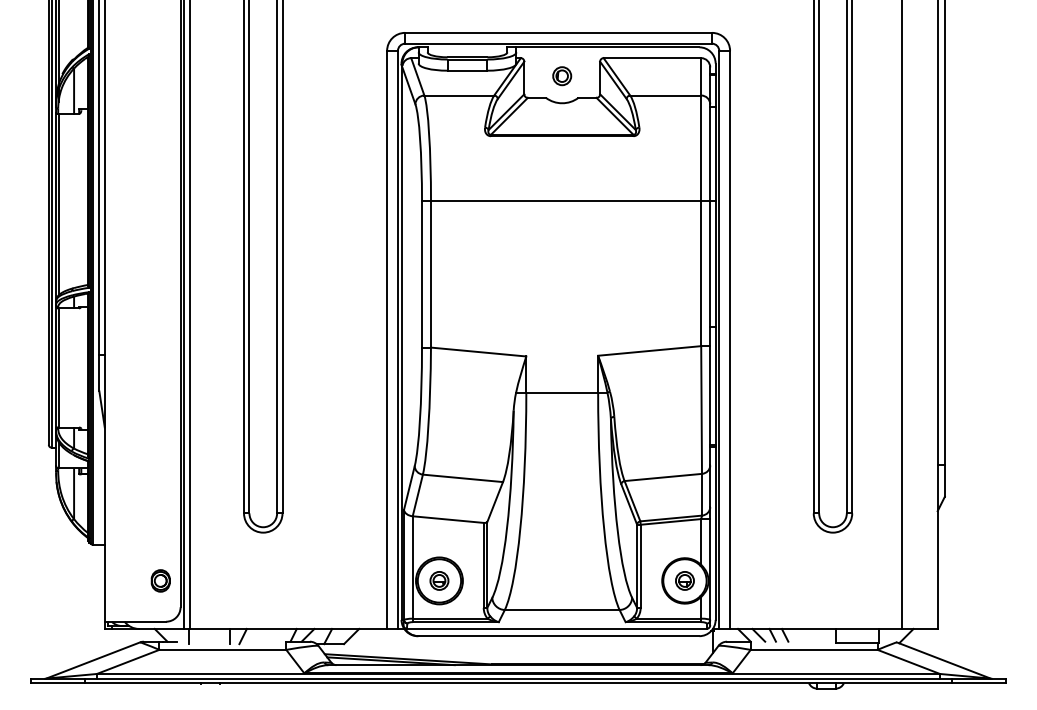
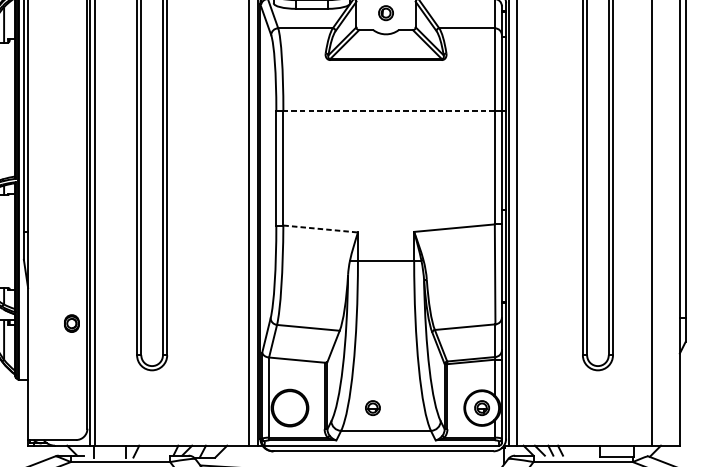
line: (565, 200) -> (388, 110), solid -> dashed
line: (478, 352) -> (320, 229), solid -> dashed
part: (160, 580) -> (71, 323), moved
part: (439, 580) -> (372, 407), moved

